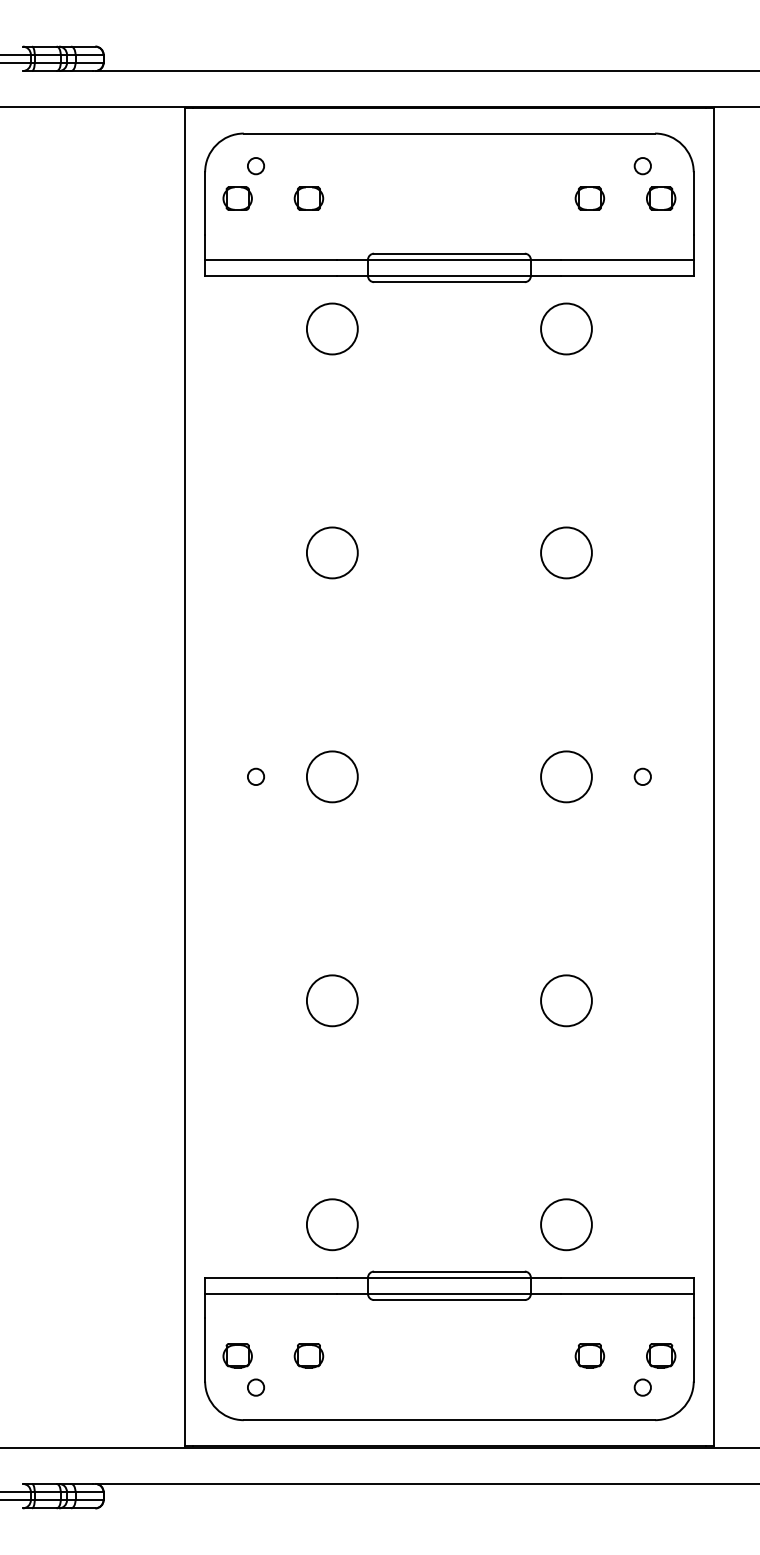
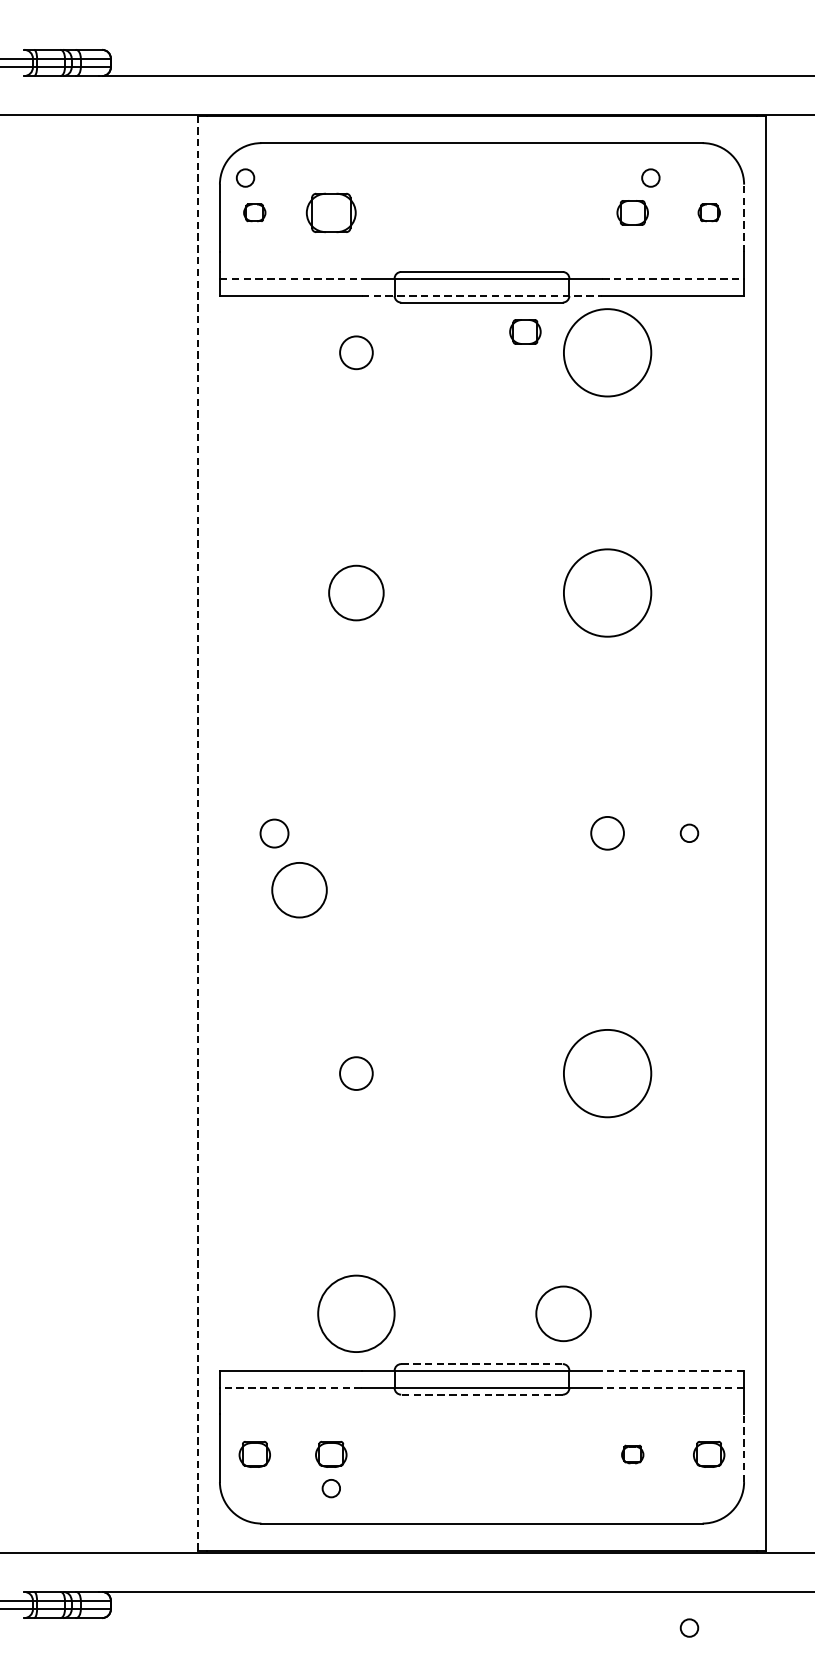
circle: (255, 166) -> (244, 178), moved
circle: (642, 166) -> (650, 178), moved
part: (237, 198) -> (254, 212), size x0.7
part: (308, 198) -> (330, 212), size x1.6
part: (661, 198) -> (709, 212), size x0.7
line: (693, 203) -> (743, 218), solid -> dashed
line: (271, 259) -> (291, 278), solid -> dashed
line: (628, 259) -> (674, 278), solid -> dashed
line: (449, 276) -> (482, 296), solid -> dashed
part: (489, 309) -> (524, 331), added
circle: (332, 328) -> (356, 352), size x0.6
circle: (566, 328) -> (607, 352), size x1.6
circle: (566, 552) -> (607, 592), size x1.6
line: (184, 776) -> (197, 832), solid -> dashed
circle: (255, 776) -> (273, 832), size x1.6
circle: (332, 776) -> (299, 889), moved
circle: (566, 776) -> (607, 832), size x0.6
circle: (331, 1000) -> (355, 1073), size x0.6
circle: (566, 1000) -> (607, 1073), size x1.6
circle: (331, 1224) -> (355, 1313), size x1.4
circle: (566, 1224) -> (563, 1313), moved
line: (449, 1271) -> (482, 1364), solid -> dashed
line: (627, 1277) -> (673, 1370), solid -> dashed
line: (270, 1293) -> (290, 1387), solid -> dashed
line: (627, 1293) -> (673, 1387), solid -> dashed
line: (448, 1300) -> (480, 1395), solid -> dashed
line: (693, 1349) -> (743, 1447), solid -> dashed
part: (589, 1355) -> (632, 1454), size x0.7
circle: (255, 1387) -> (330, 1488), moved
circle: (642, 1387) -> (689, 1627), moved

